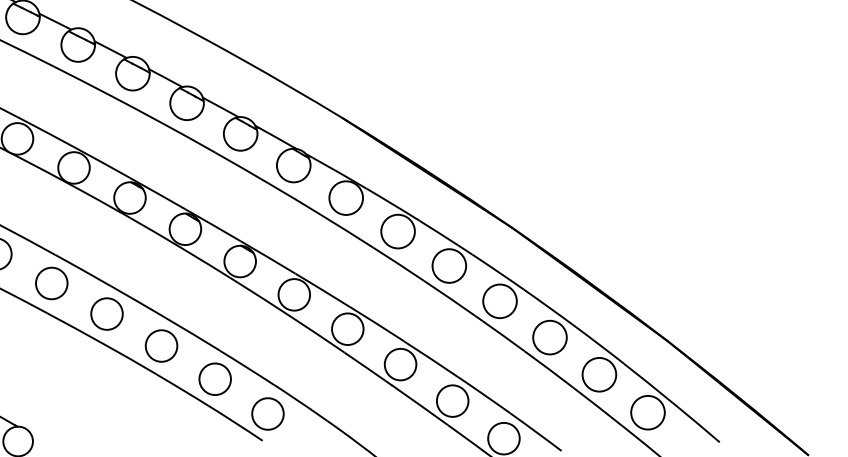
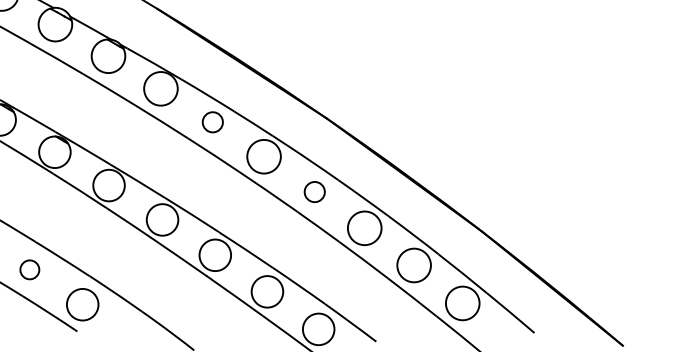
circle: (397, 231) -> (212, 122), size x0.6
circle: (499, 301) -> (314, 192), size x0.6
circle: (214, 378) -> (29, 269), size x0.6

